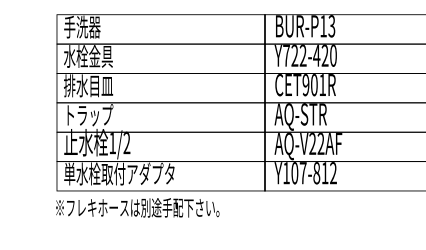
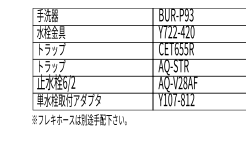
text: (323, 25) -> (186, 14), BUR-P13 -> BUR-P93
text: (314, 84) -> (181, 48), CET901R -> CET655R
text: (89, 86) -> (51, 49), 排水目皿 -> トラップ
text: (113, 143) -> (65, 82), 1/2 -> 6/2
text: (321, 144) -> (185, 83), AQ-V22AF -> AQ-V28AF

